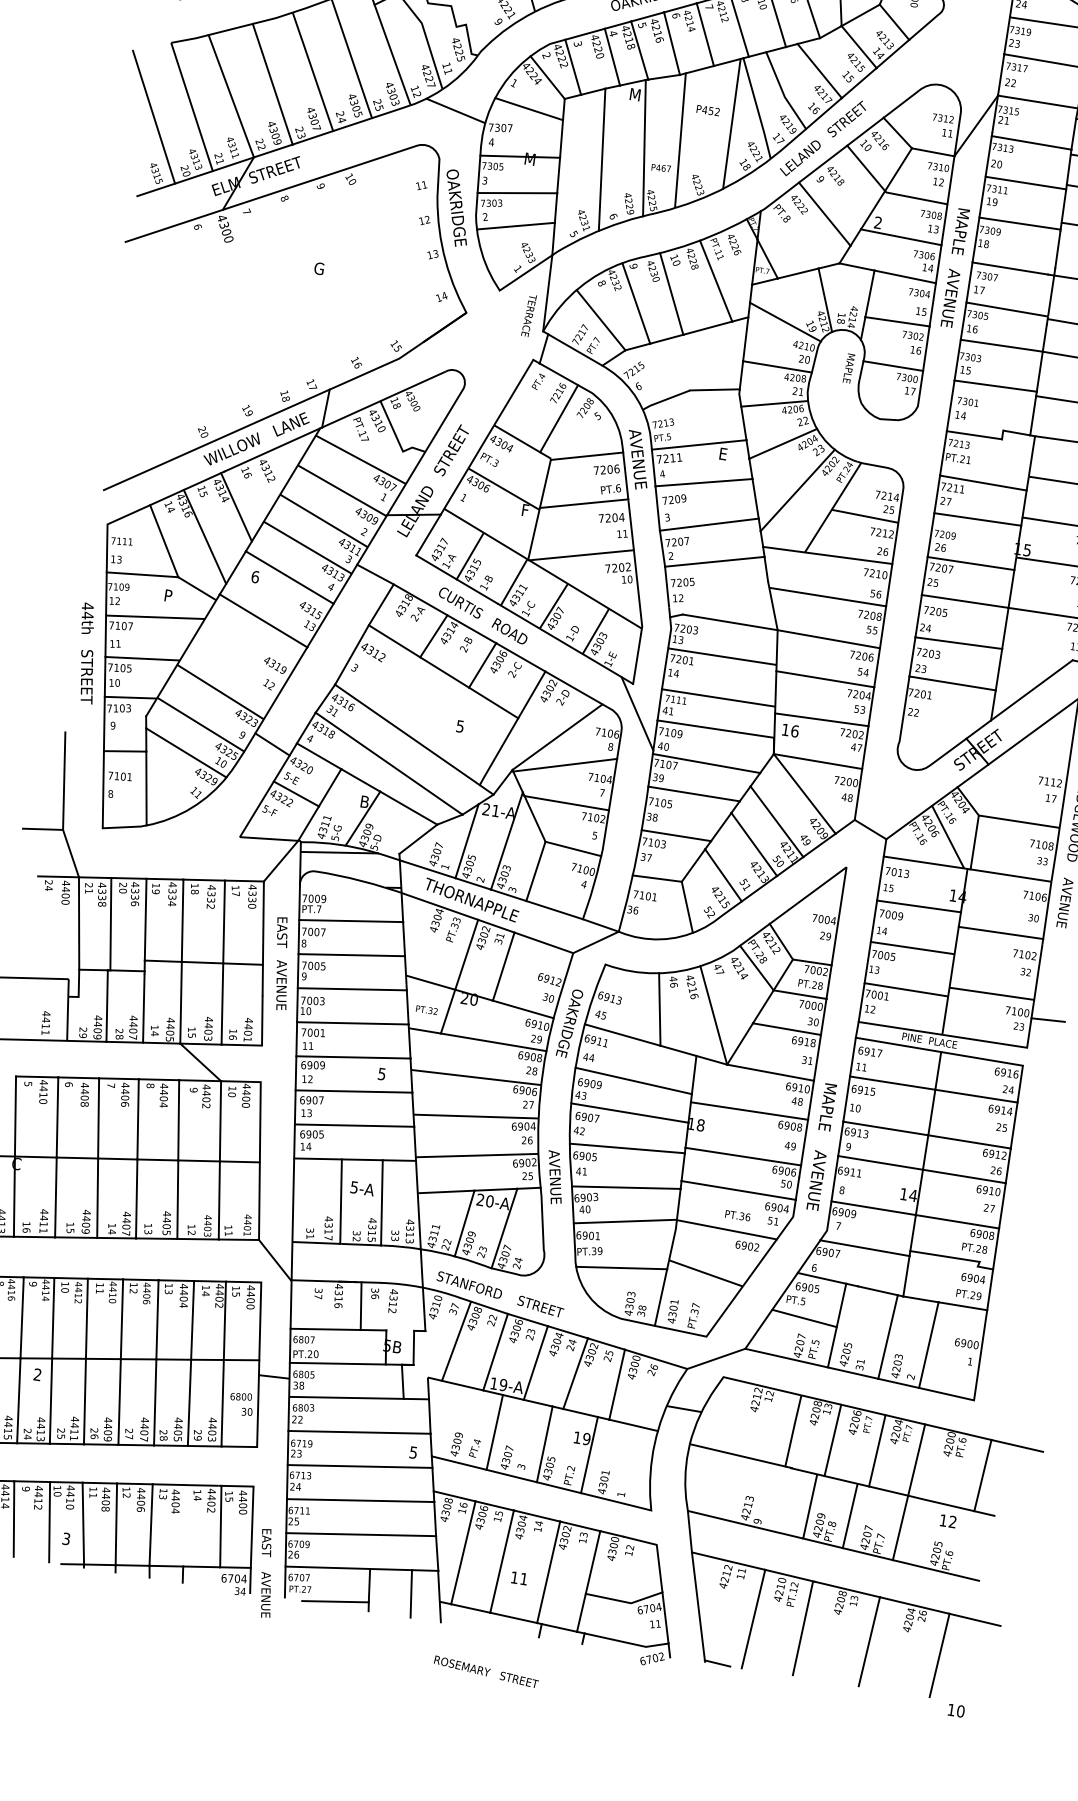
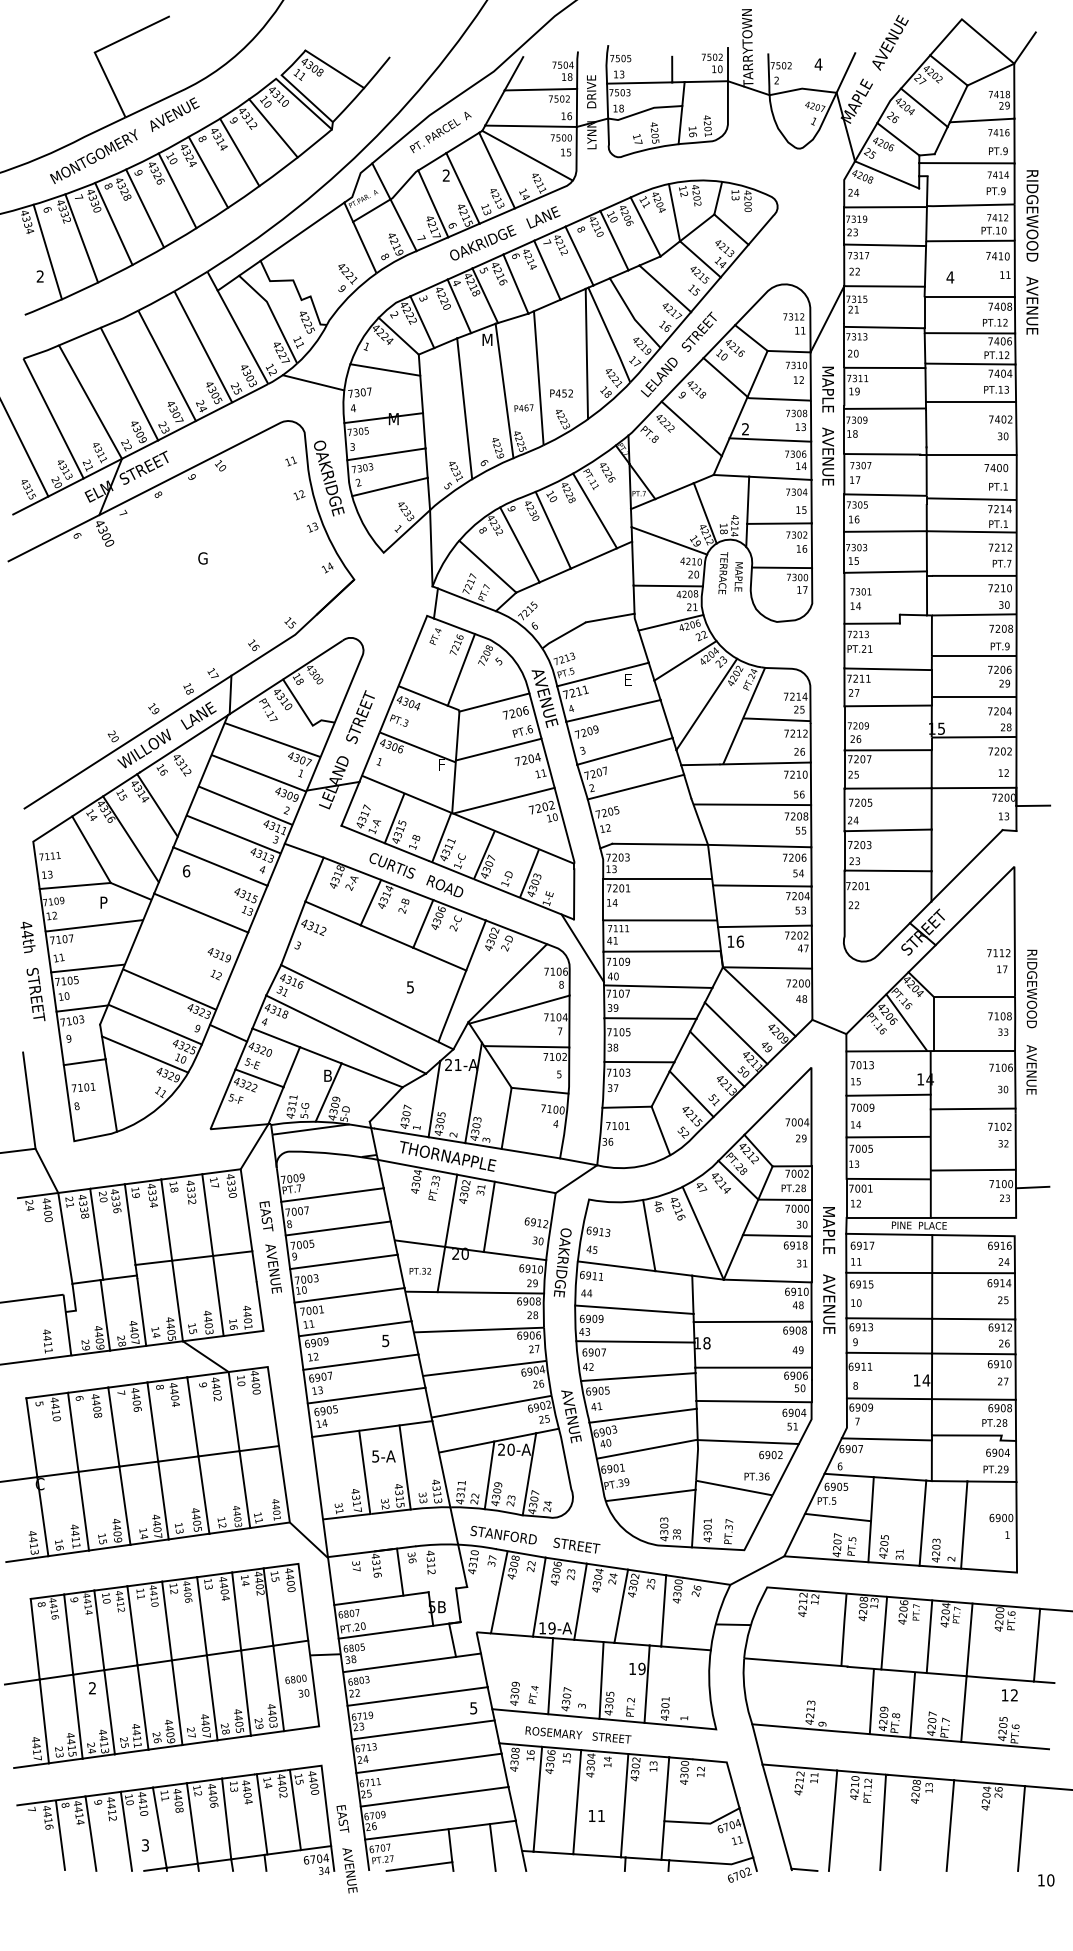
text: (708, 110) -> (561, 393), moved
text: (954, 267) -> (827, 425), moved
text: (529, 316) -> (723, 573), moved
text: (822, 1147) -> (829, 1270), moved
text: (737, 1215) -> (756, 1476), moved
line: (186, 1525) -> (261, 1814), added
text: (486, 1671) -> (578, 1734), moved

